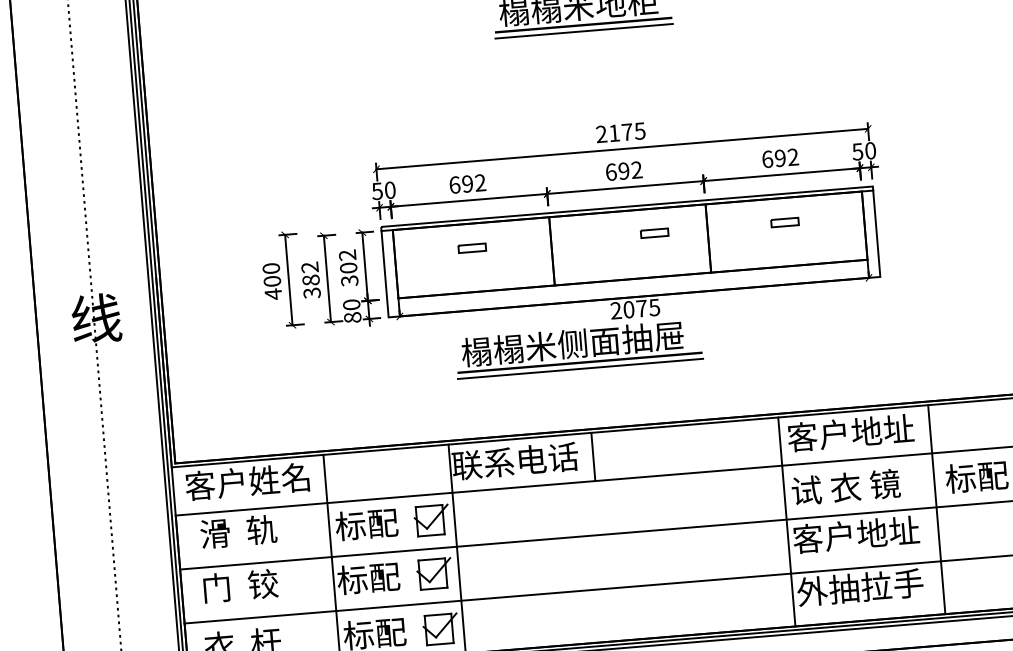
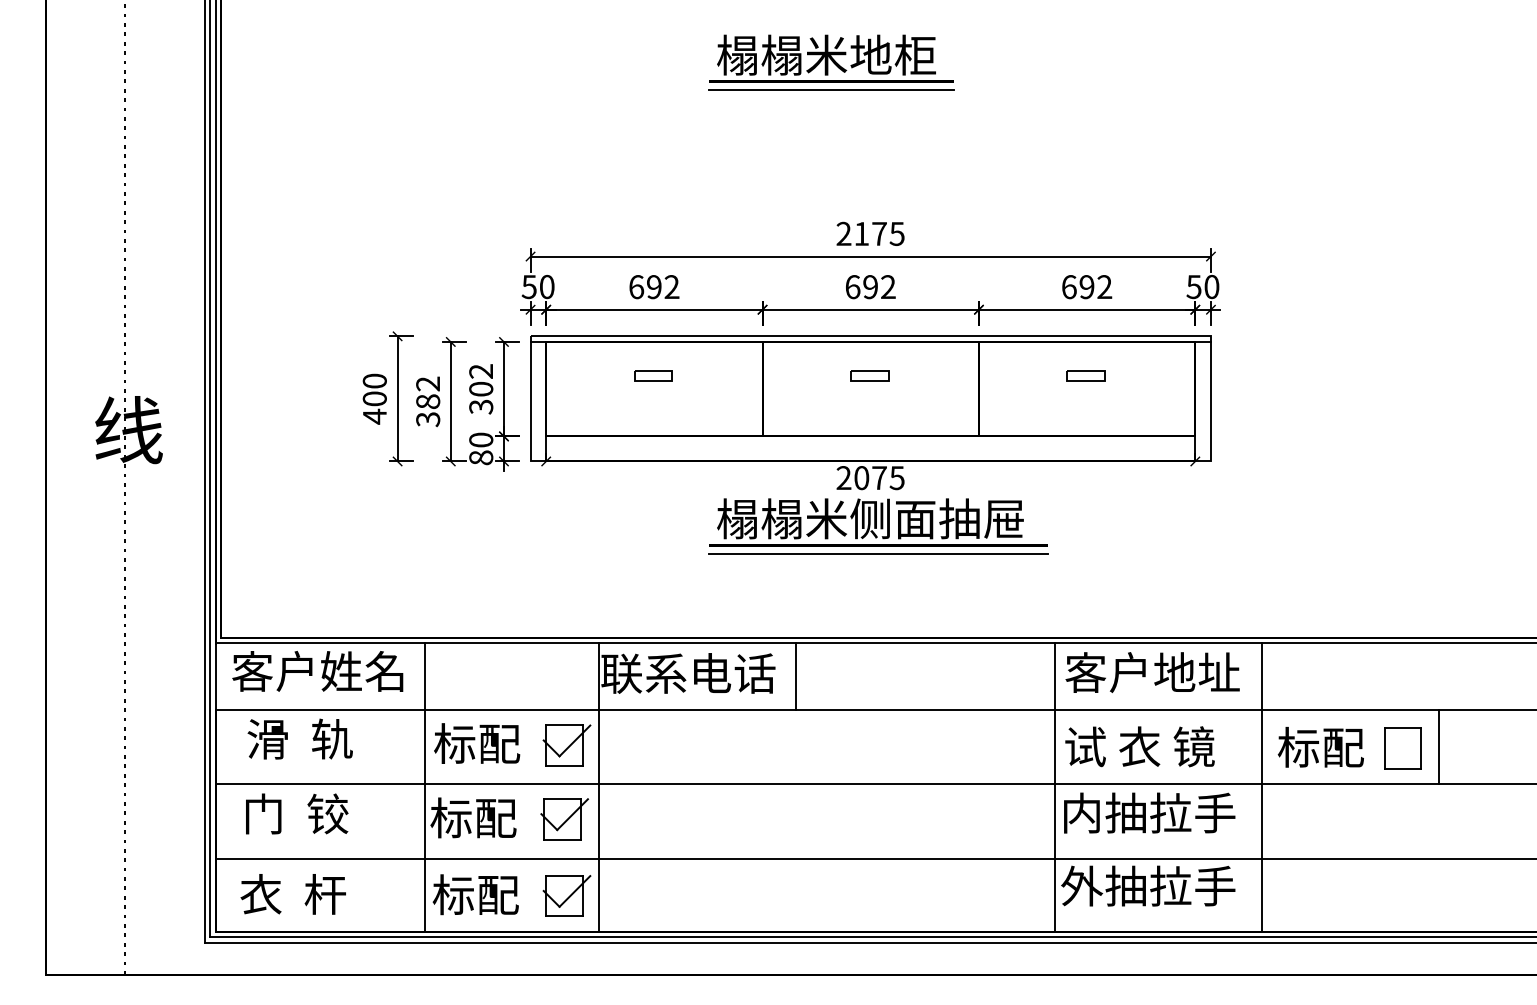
part: (654, 232) -> (869, 375), moved
part: (578, 349) -> (878, 526), moved
text: (856, 534) -> (1148, 812), 客户地址 -> 内抽拉手

